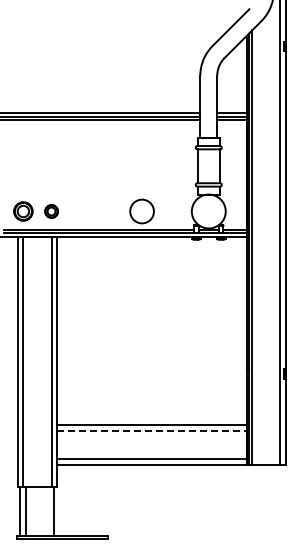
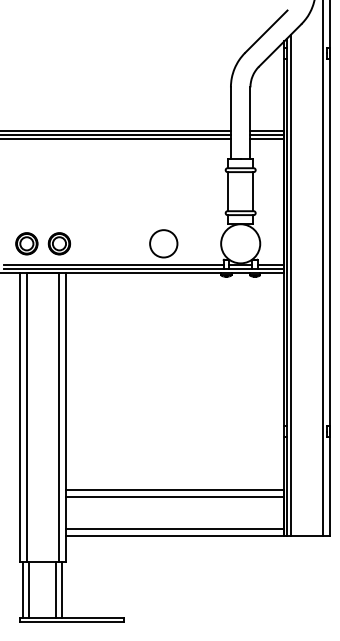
part: (51, 211) -> (59, 243), size x1.43
line: (151, 430) -> (174, 496), dashed -> solid
line: (48, 511) -> (55, 589), added

